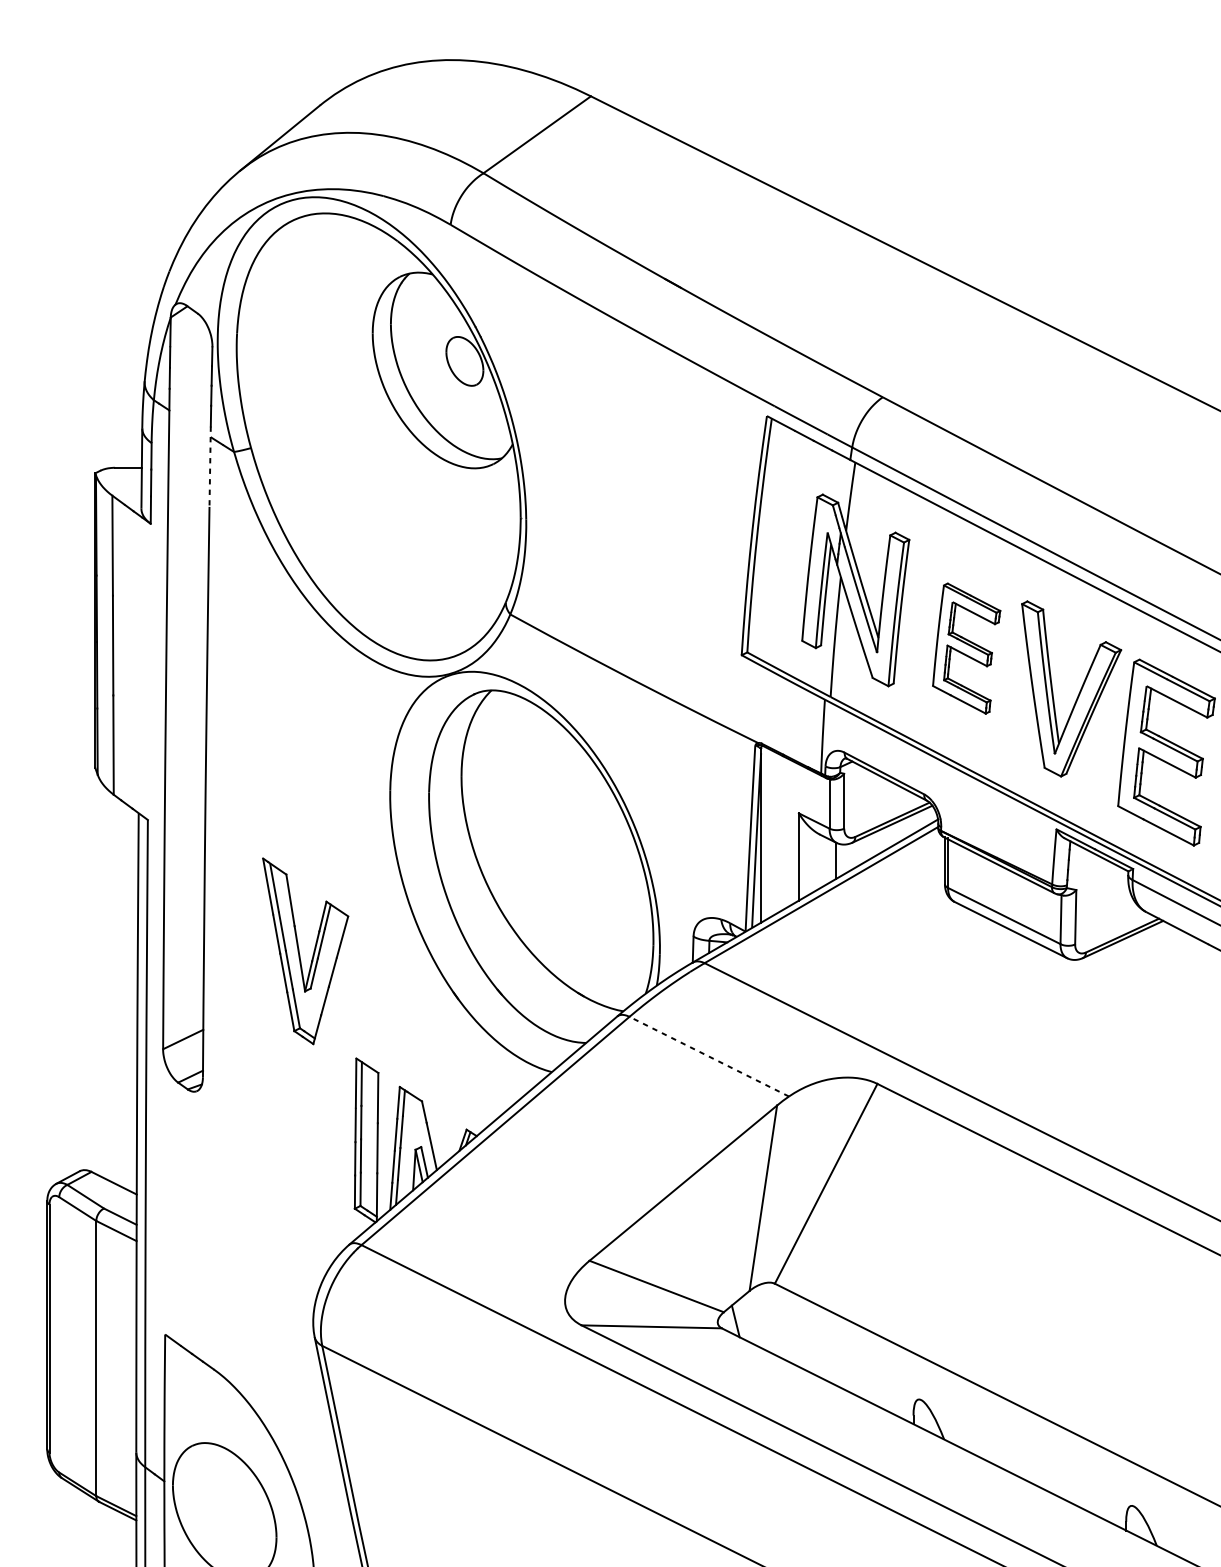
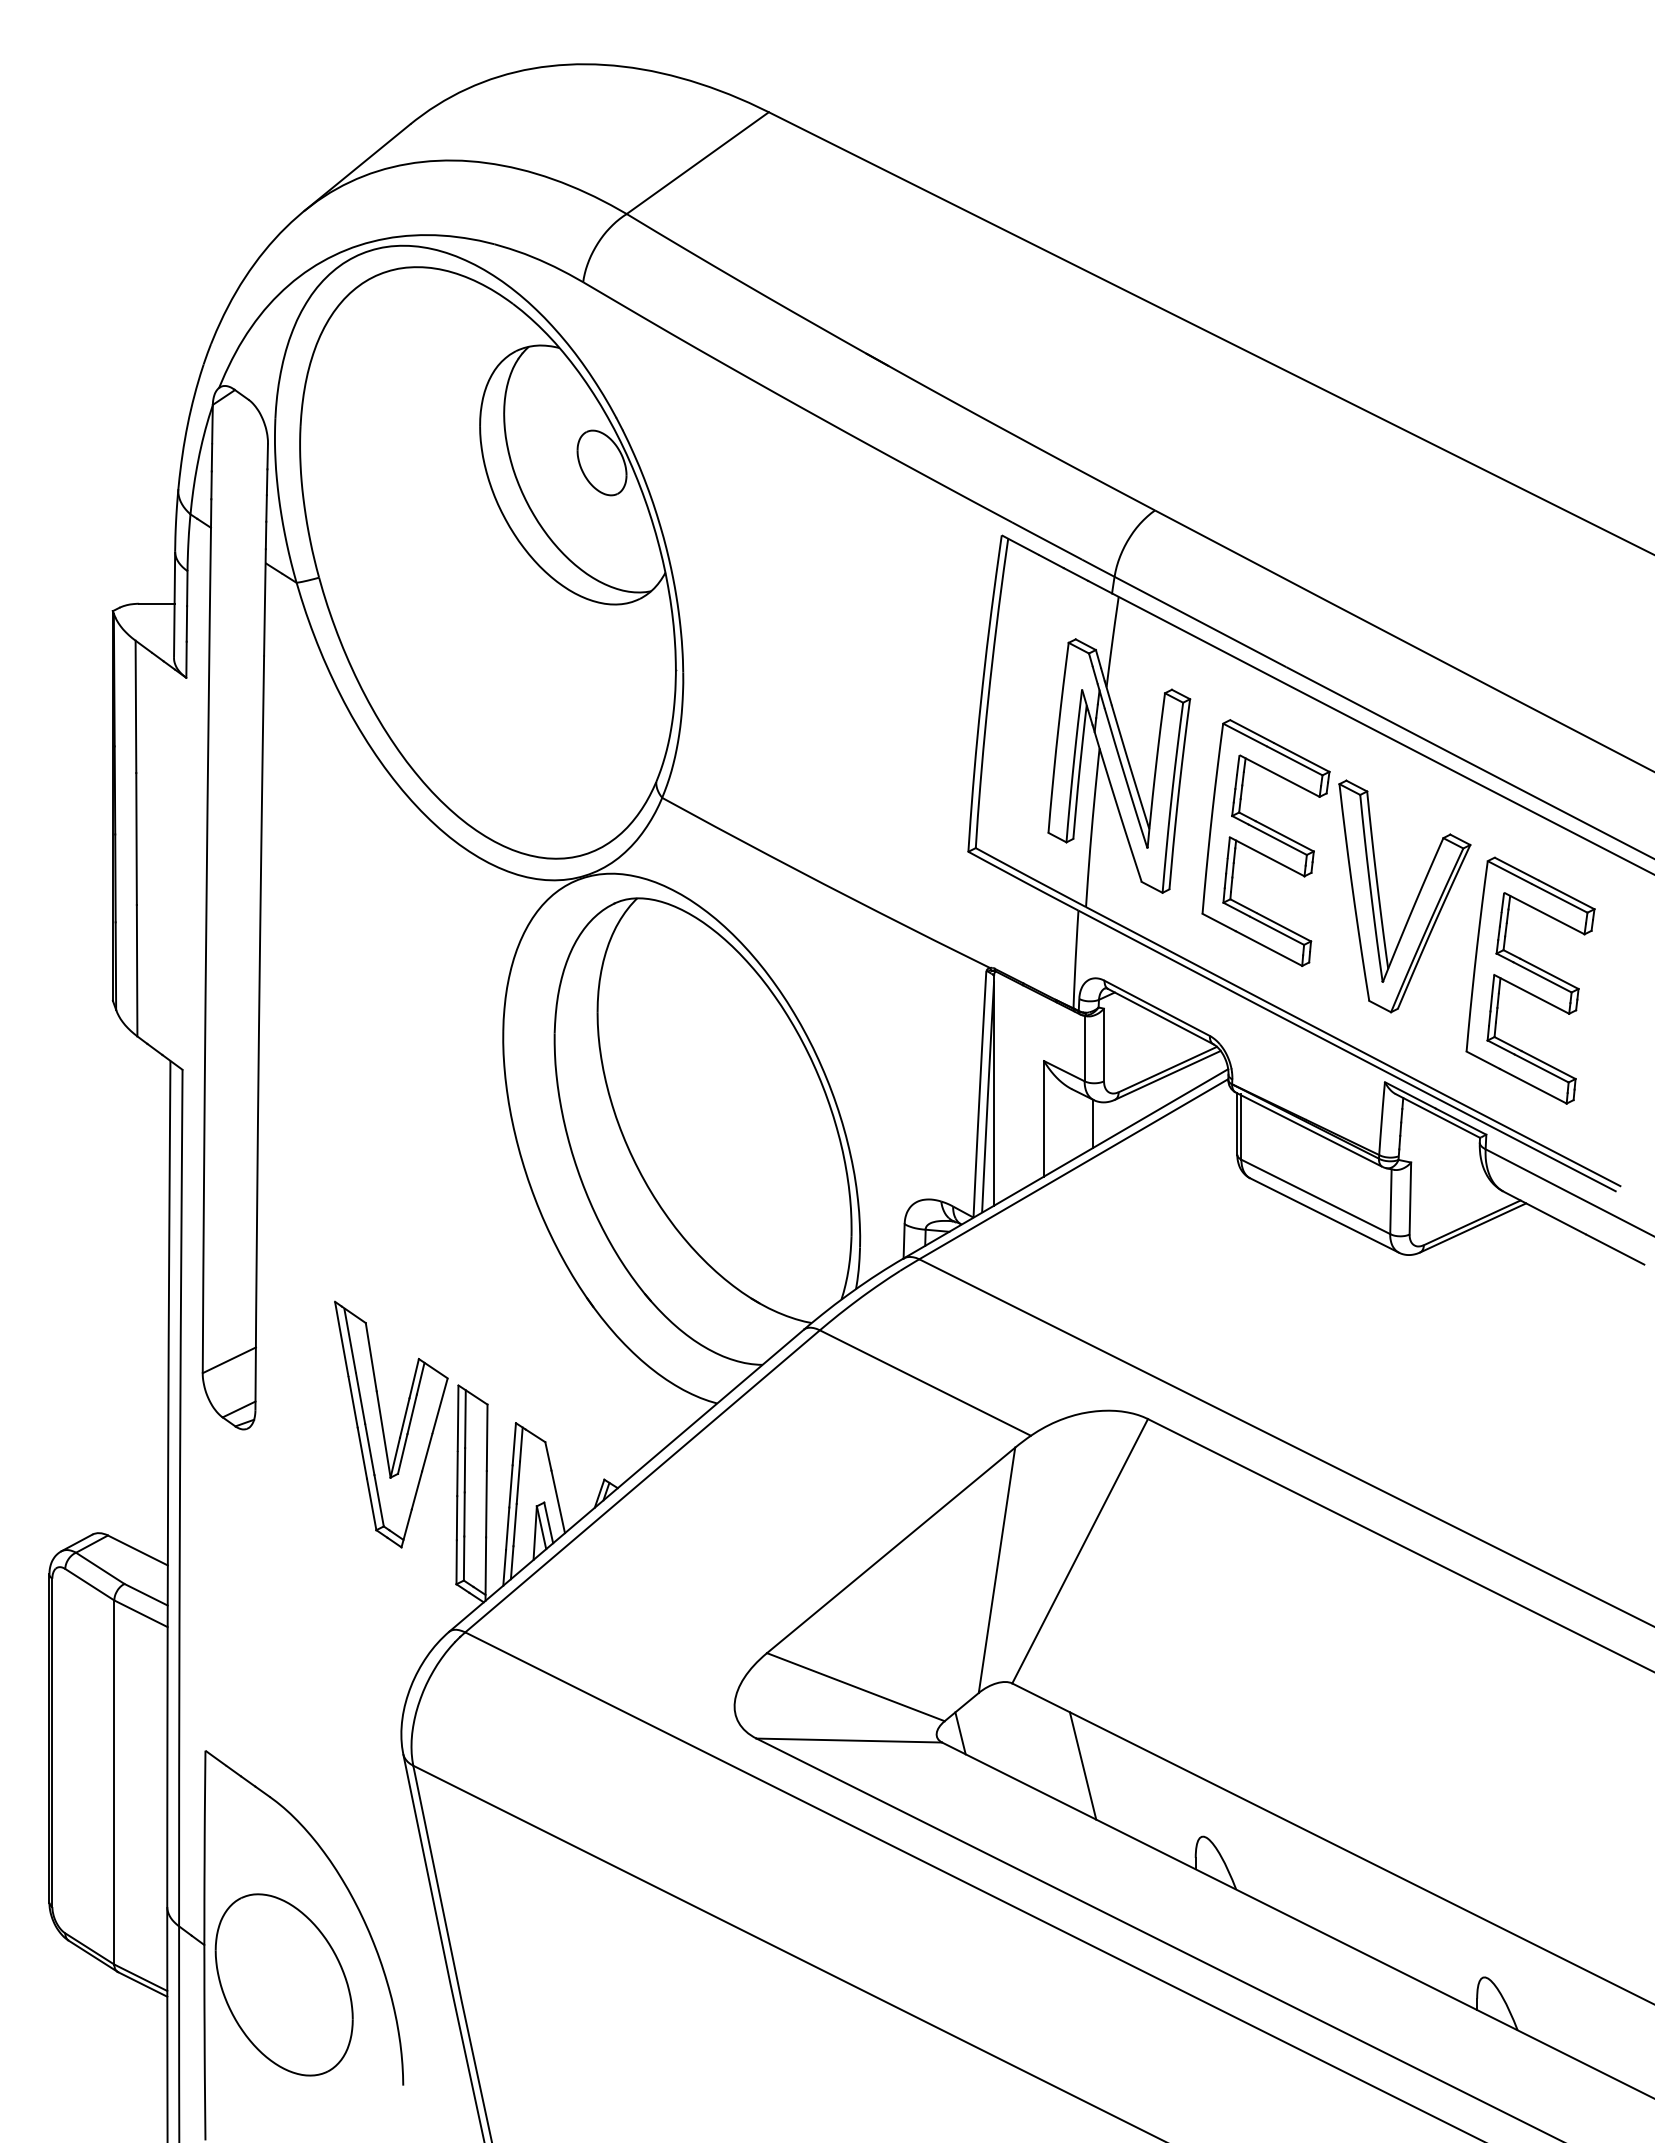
line: (209, 466) -> (264, 602), dashed -> solid
part: (966, 648) -> (1265, 842), size x1.43
part: (299, 951) -> (383, 1425), moved
line: (709, 1057) -> (925, 1383), dashed -> solid
line: (827, 1345) -> (1082, 1765), added

